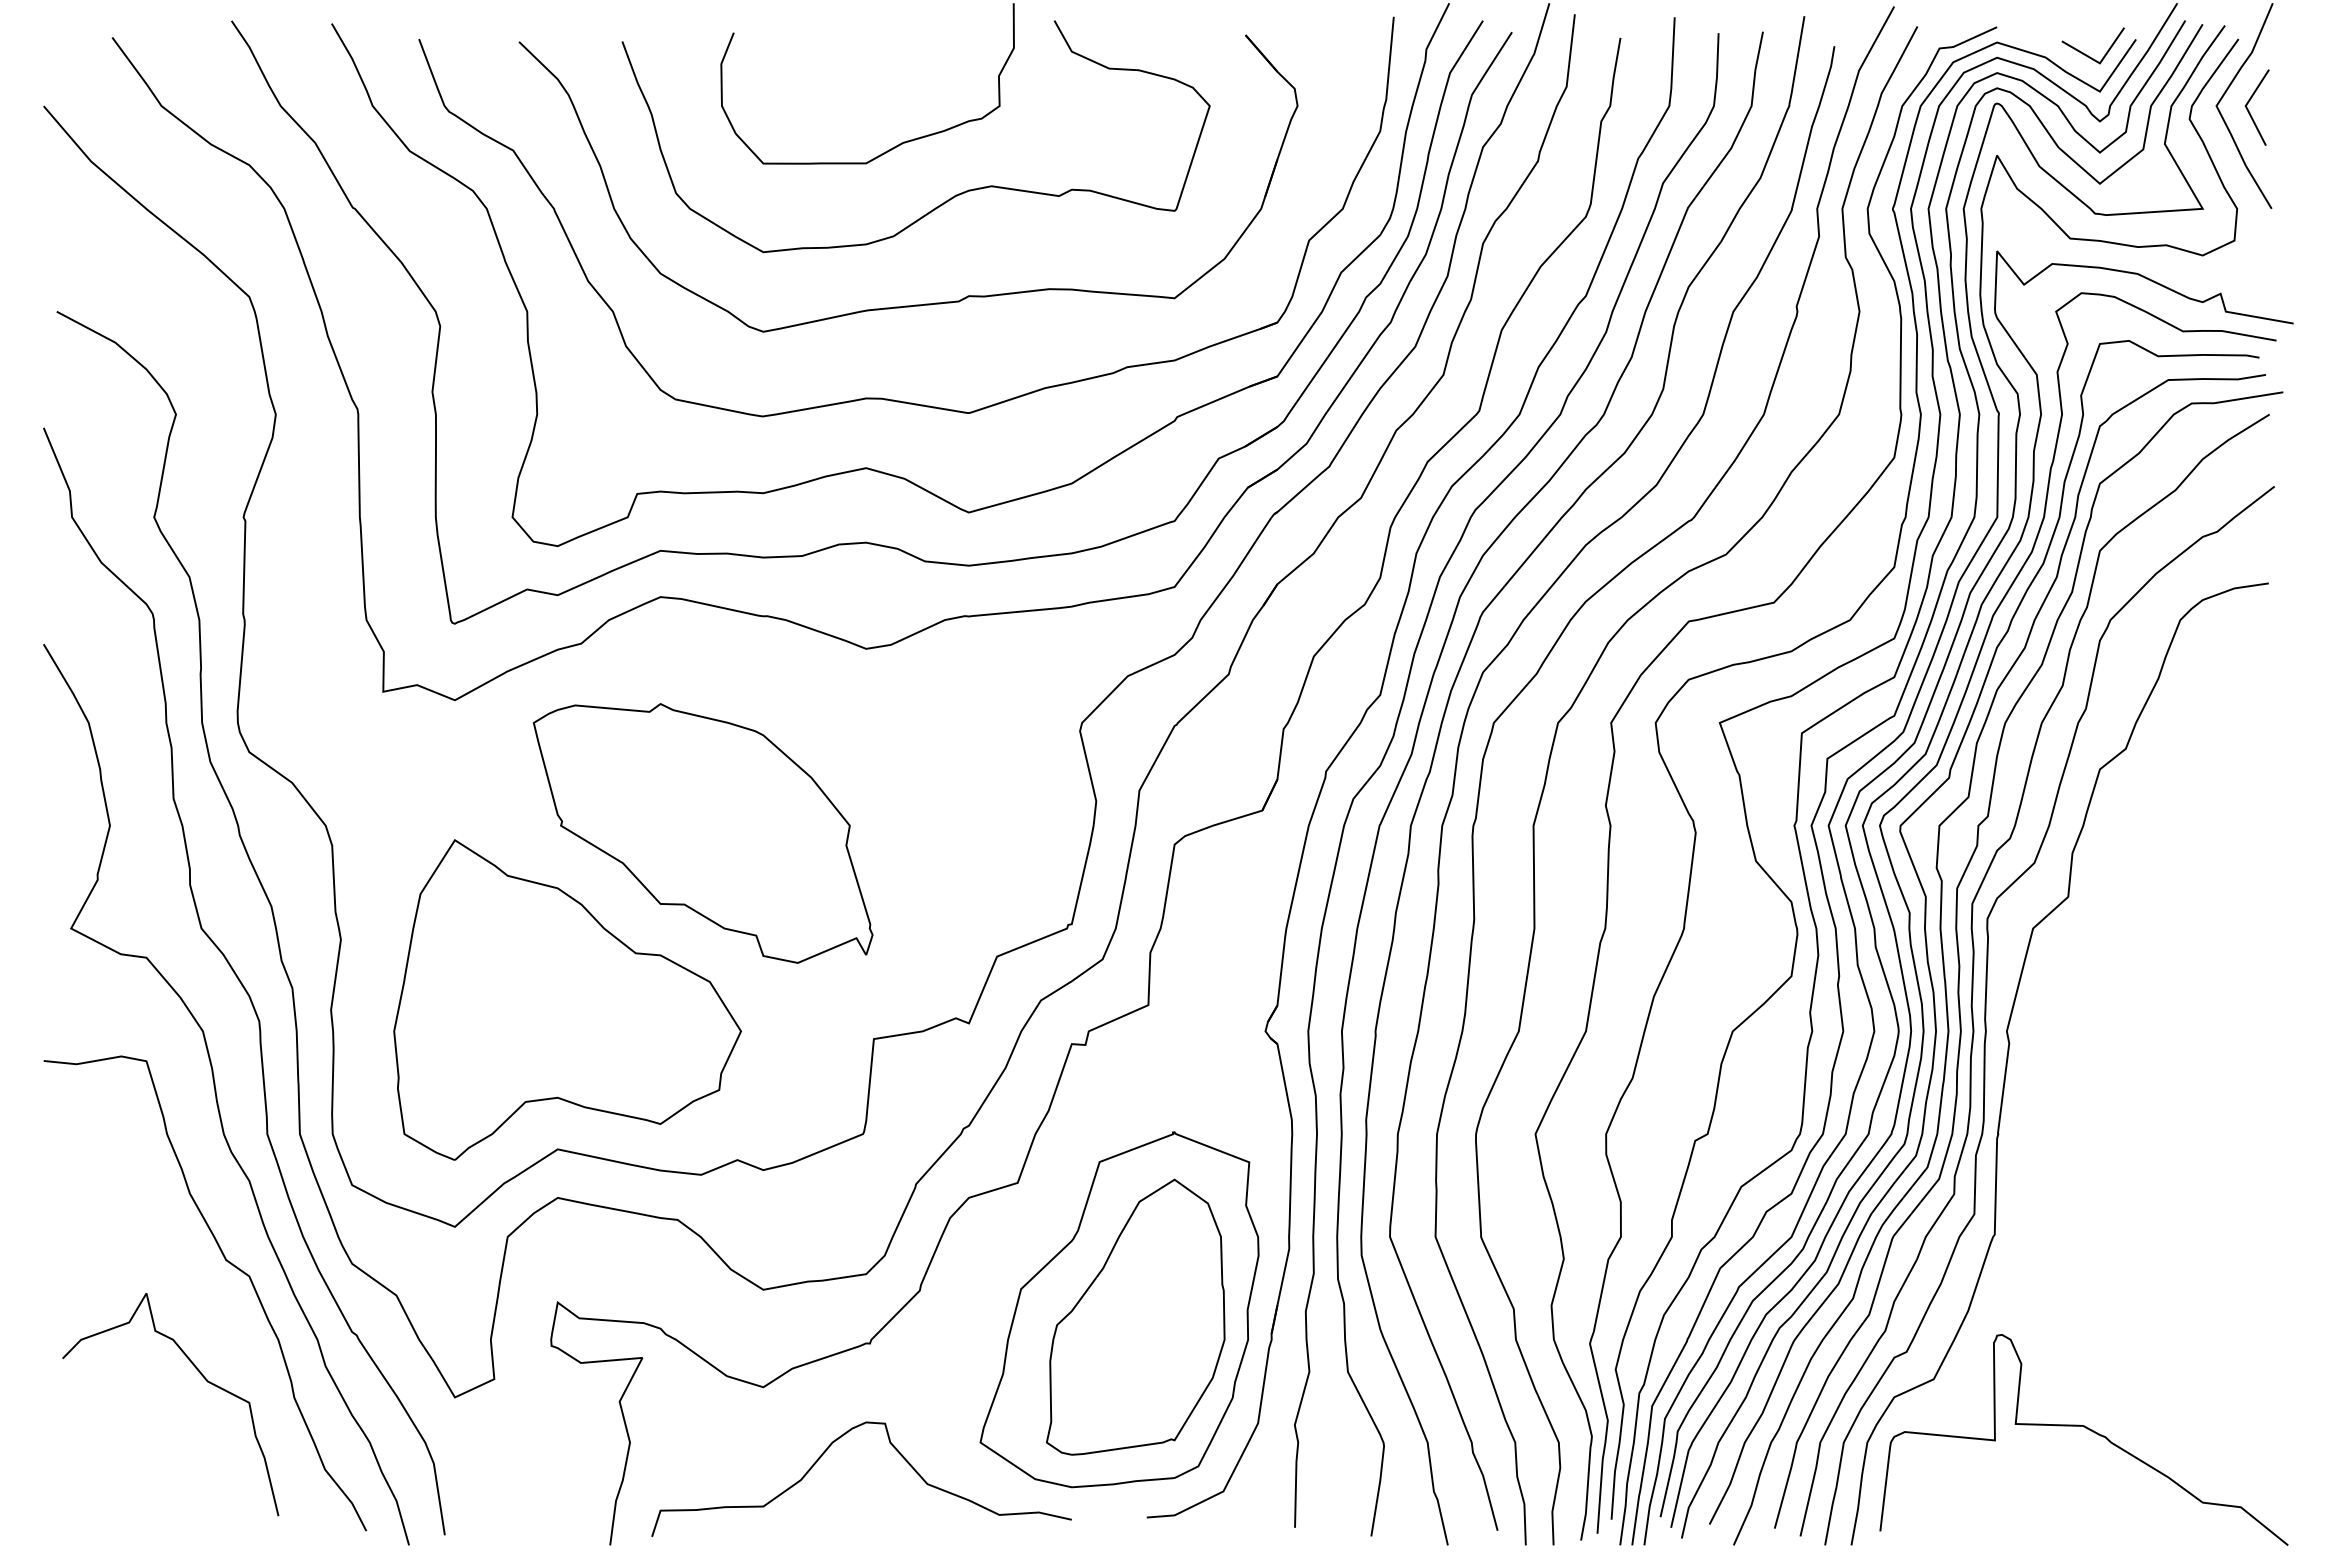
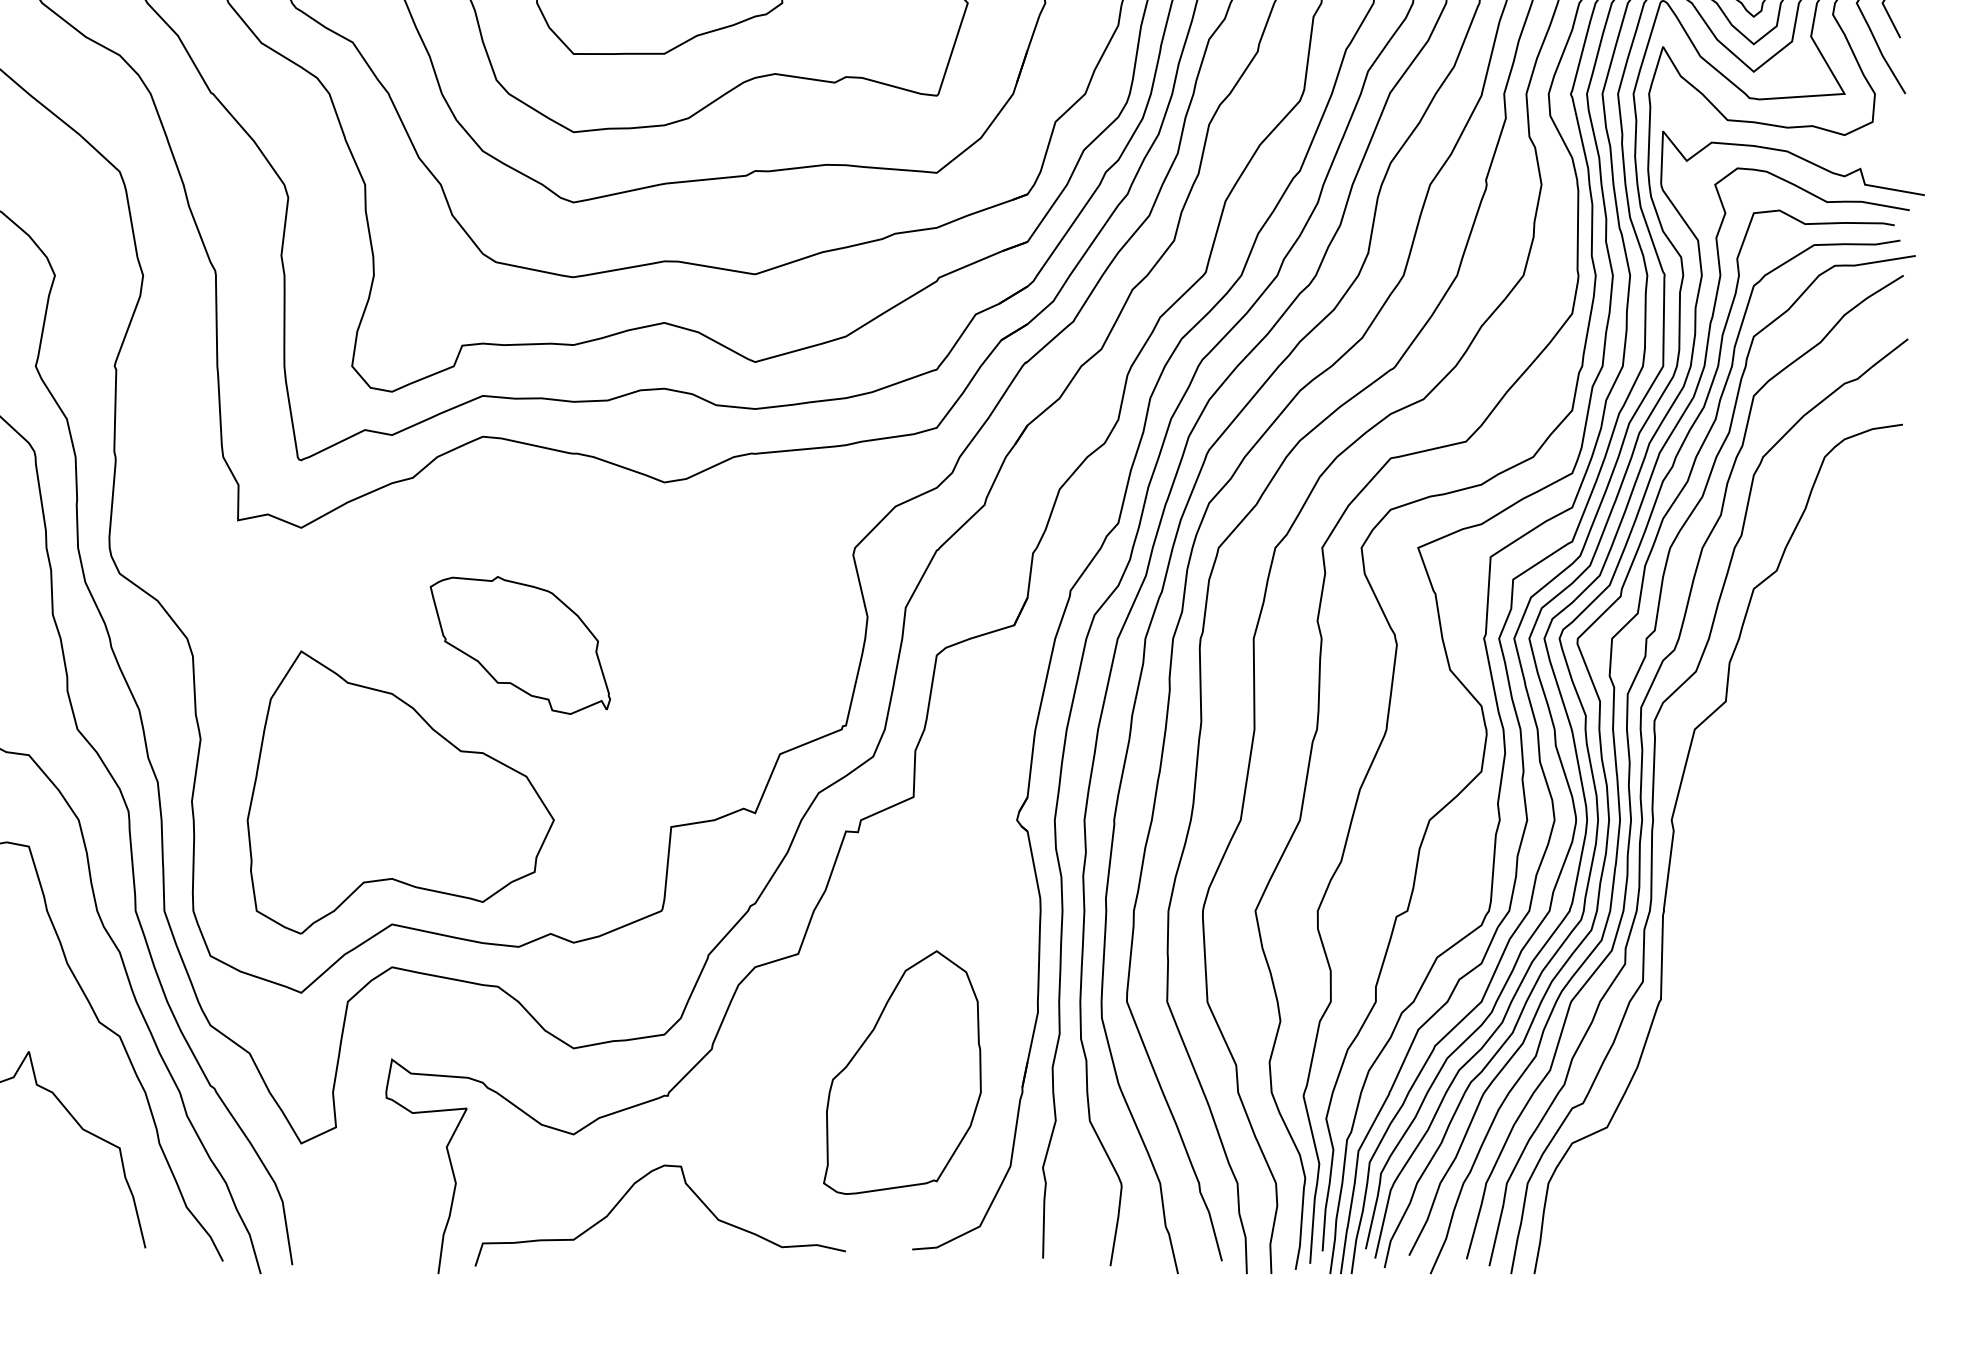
part: (702, 833) -> (519, 645), size x0.6
part: (1119, 1309) -> (888, 1065), removed
curve: (2087, 1429) -> (1742, 1171), removed

